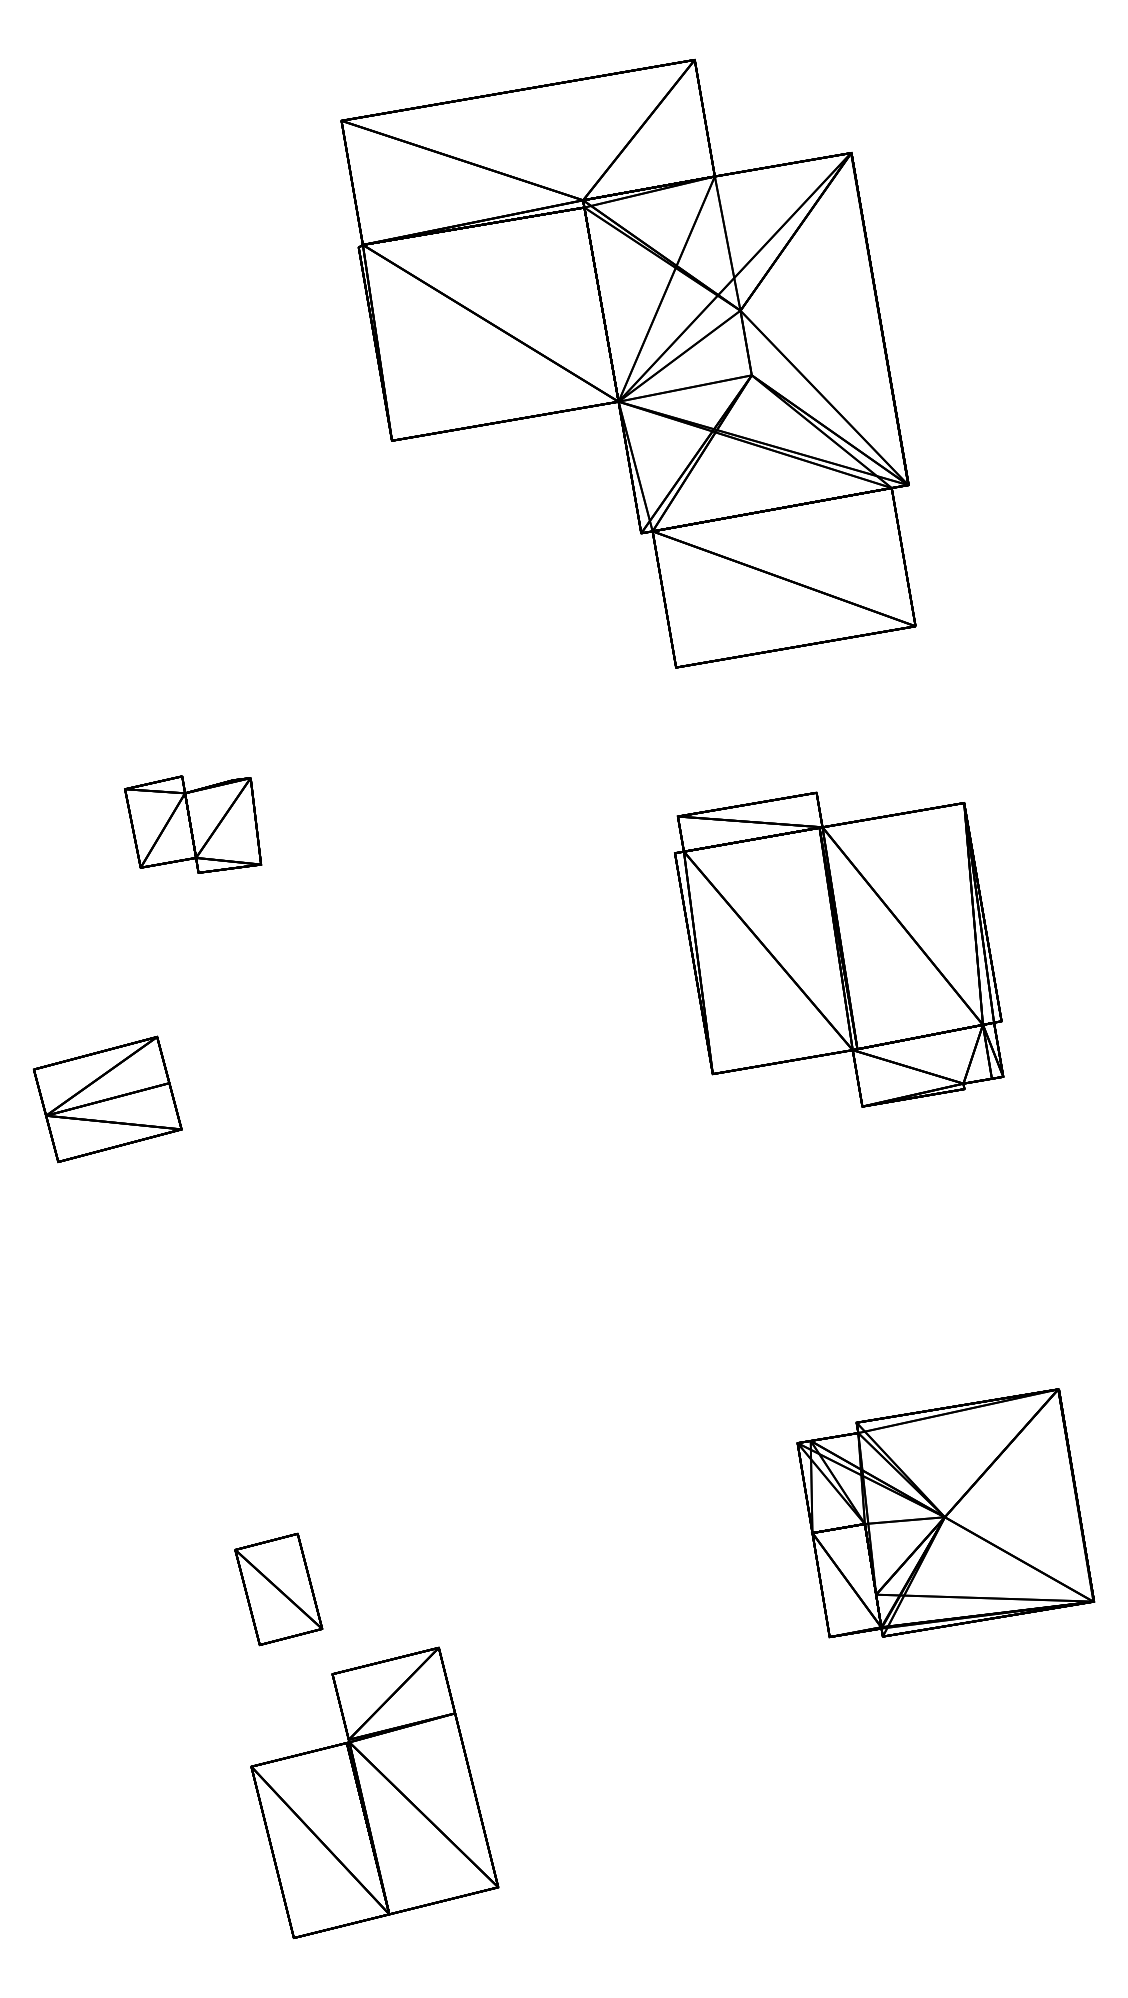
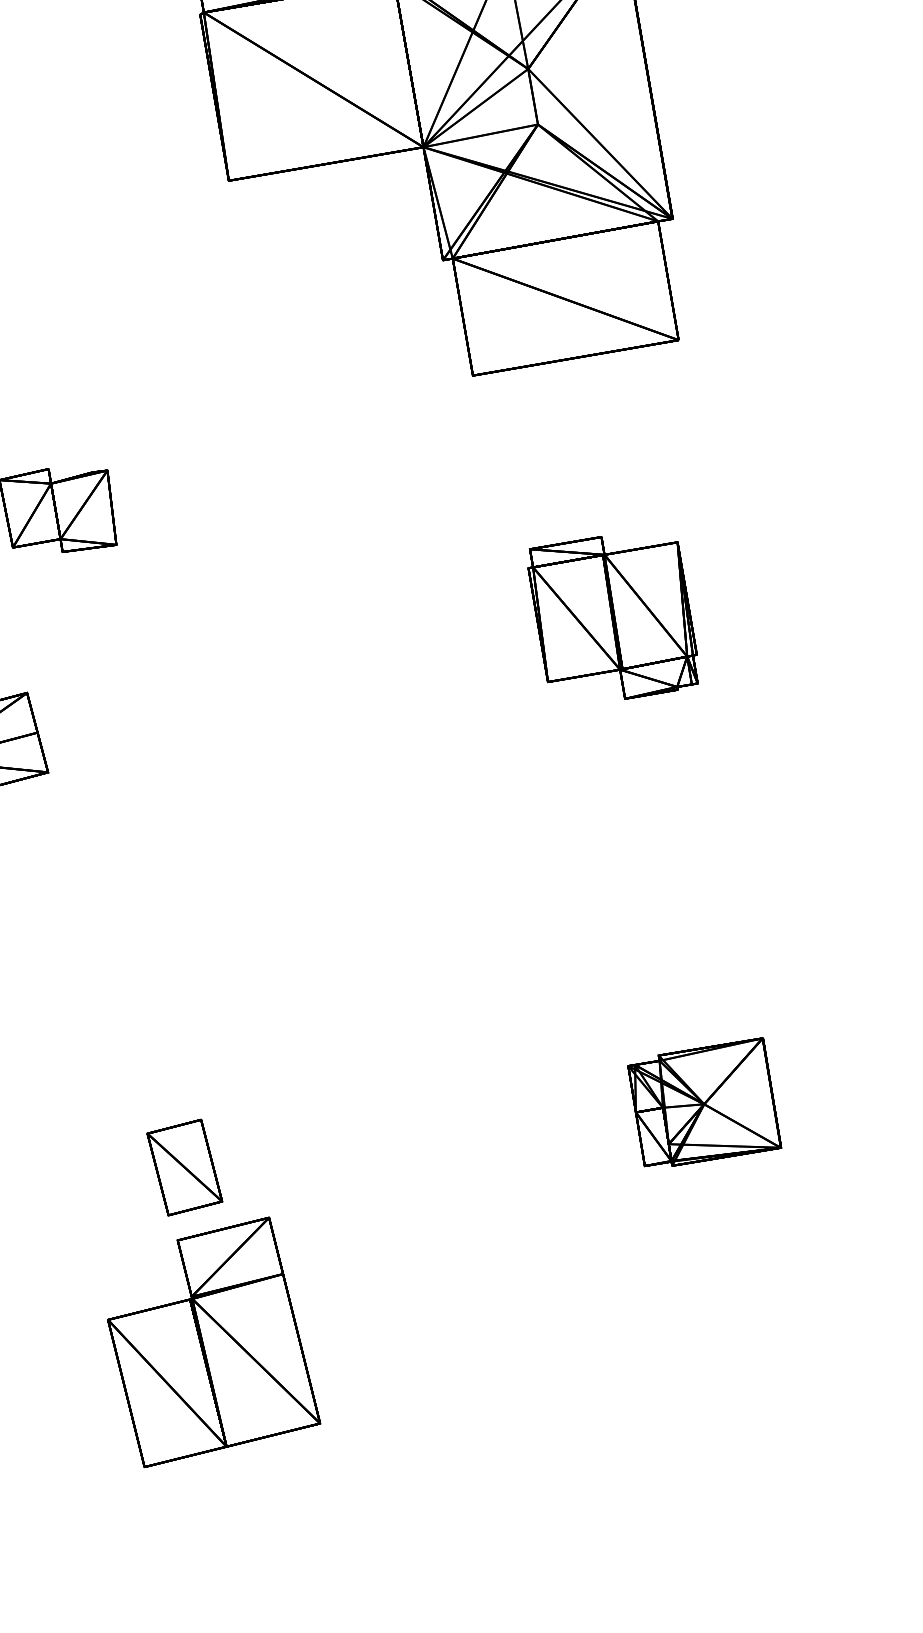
part: (839, 949) -> (613, 617), size x0.6
part: (945, 1513) -> (704, 1102), size x0.6
part: (278, 1589) -> (184, 1167), moved

